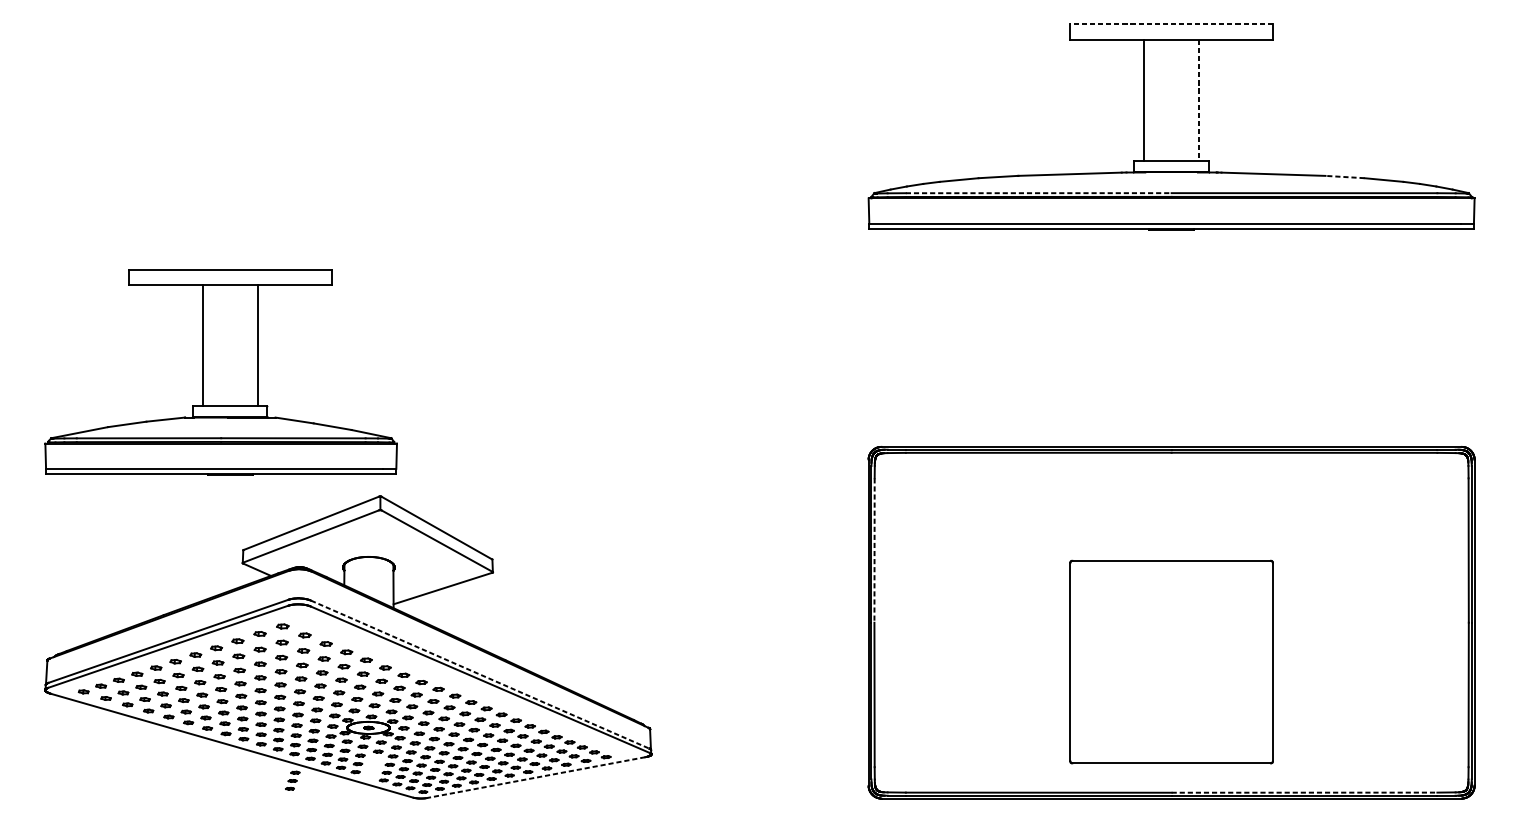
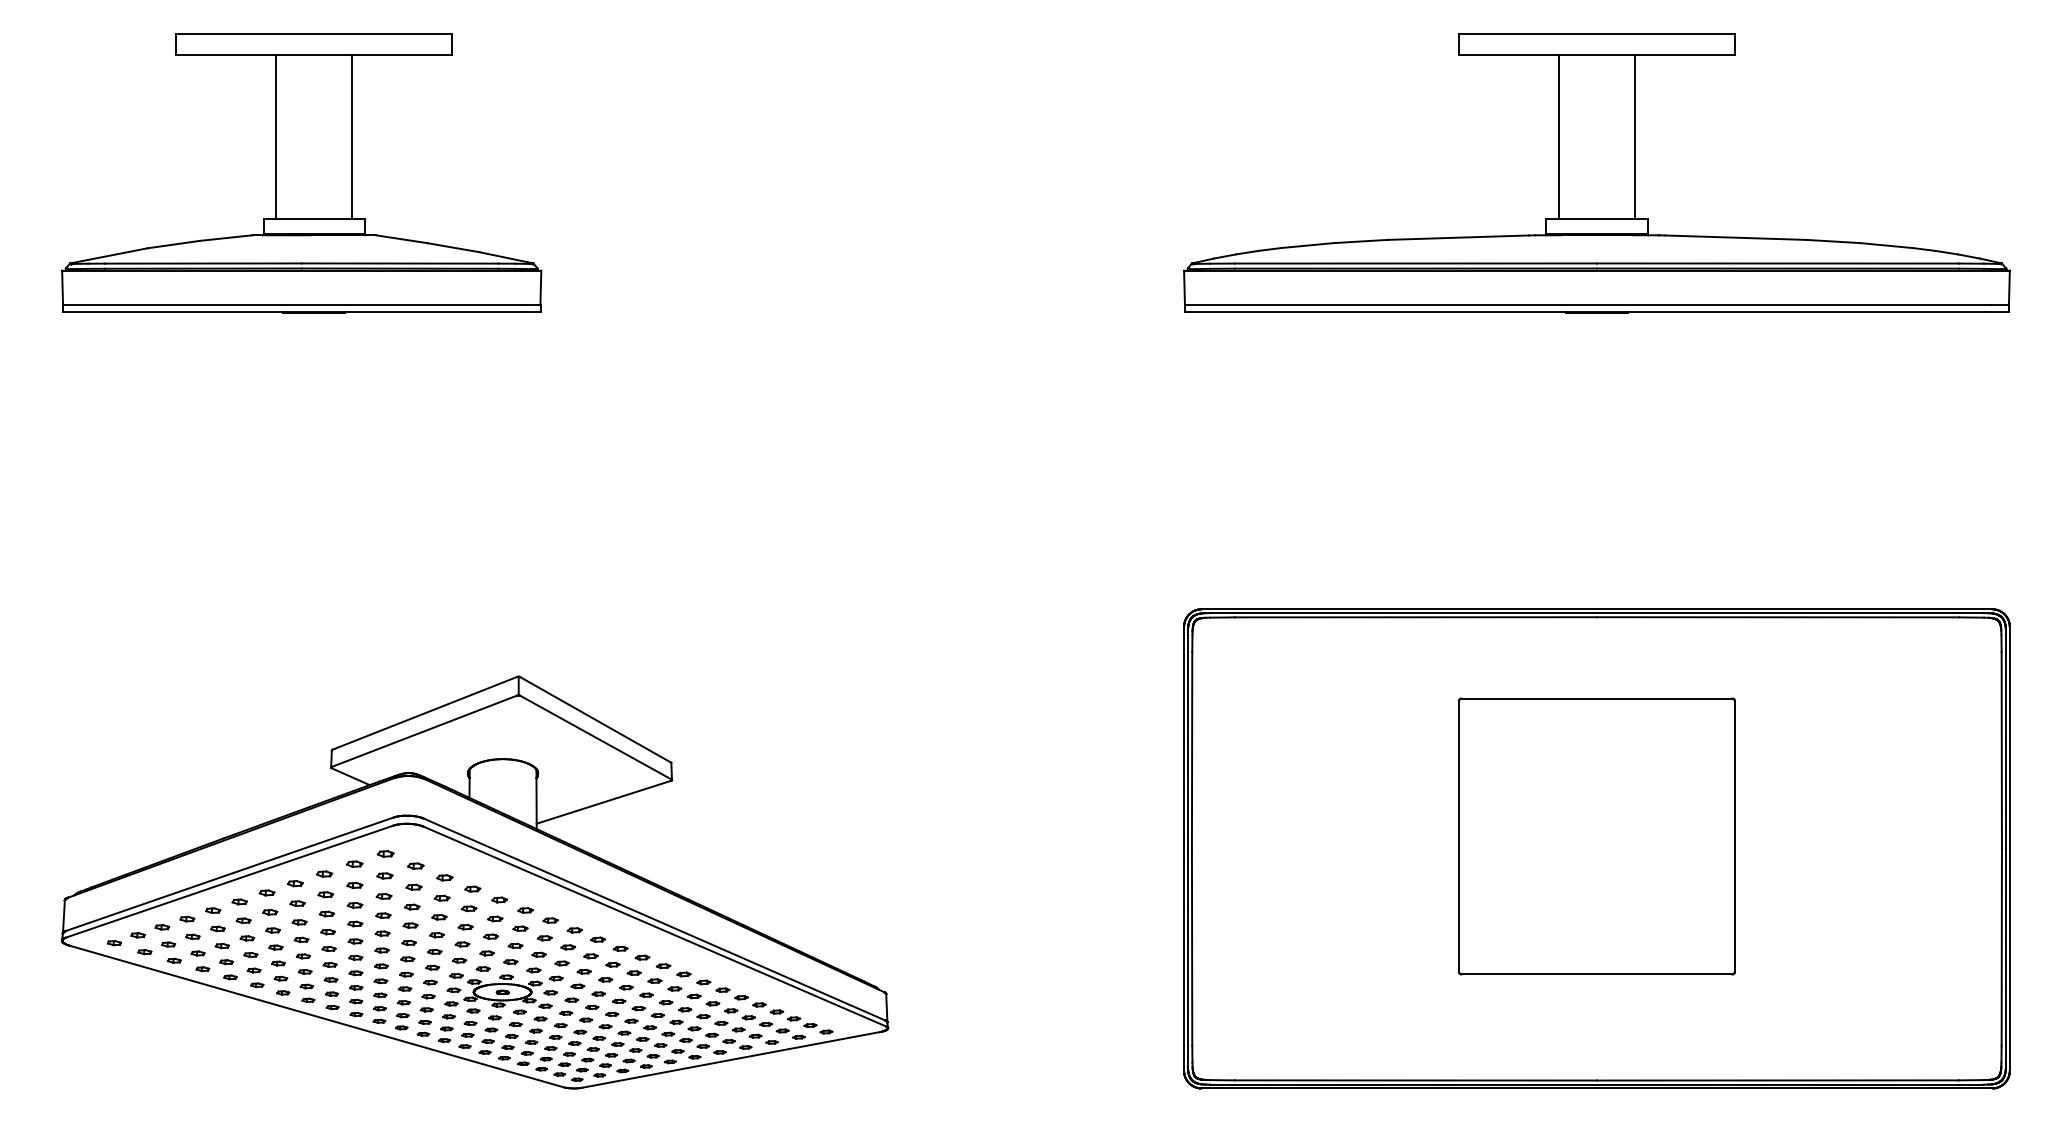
line: (1171, 24) -> (1596, 33), dashed -> solid
line: (1199, 100) -> (1634, 137), dashed -> solid
line: (1345, 177) -> (1833, 241), dashed -> solid
line: (1039, 193) -> (1416, 263), dashed -> solid
part: (221, 372) -> (301, 173), moved
line: (874, 550) -> (1192, 750), dashed -> solid
part: (1171, 662) -> (1596, 836), moved
line: (480, 674) -> (654, 919), dashed -> solid
line: (535, 778) -> (730, 1060), dashed -> solid
part: (292, 780) -> (508, 1047), moved
line: (1304, 792) -> (1778, 1080), dashed -> solid

